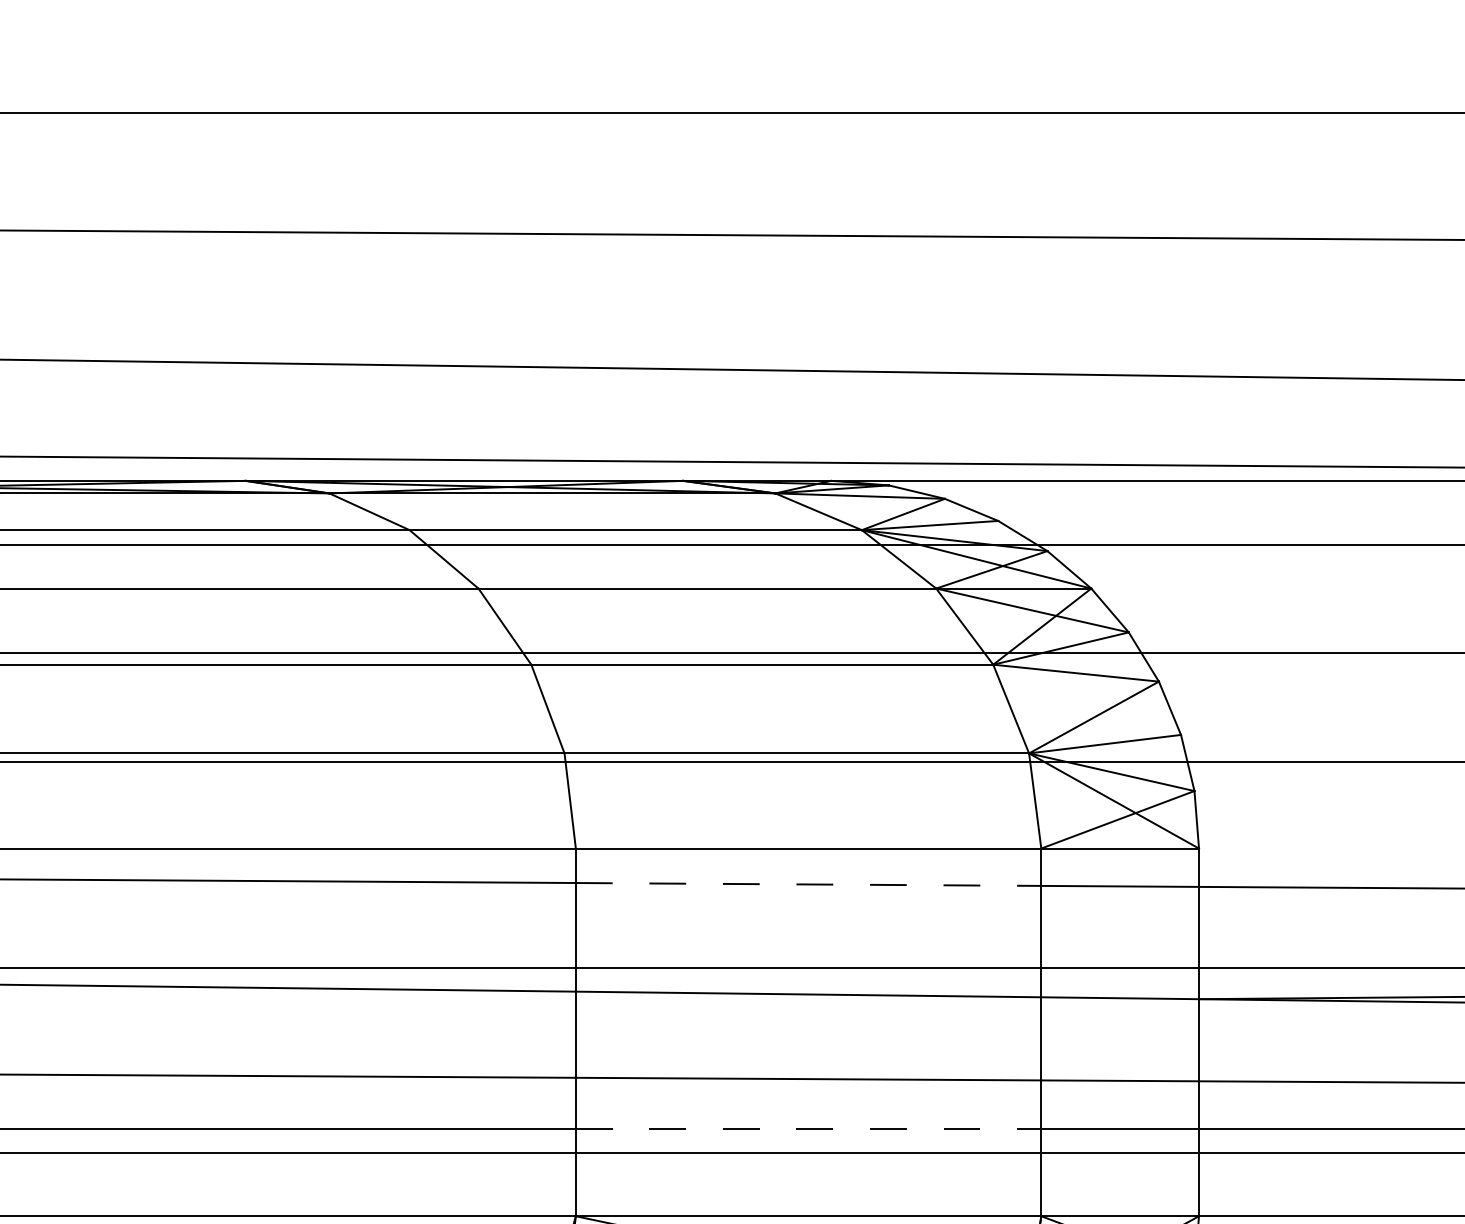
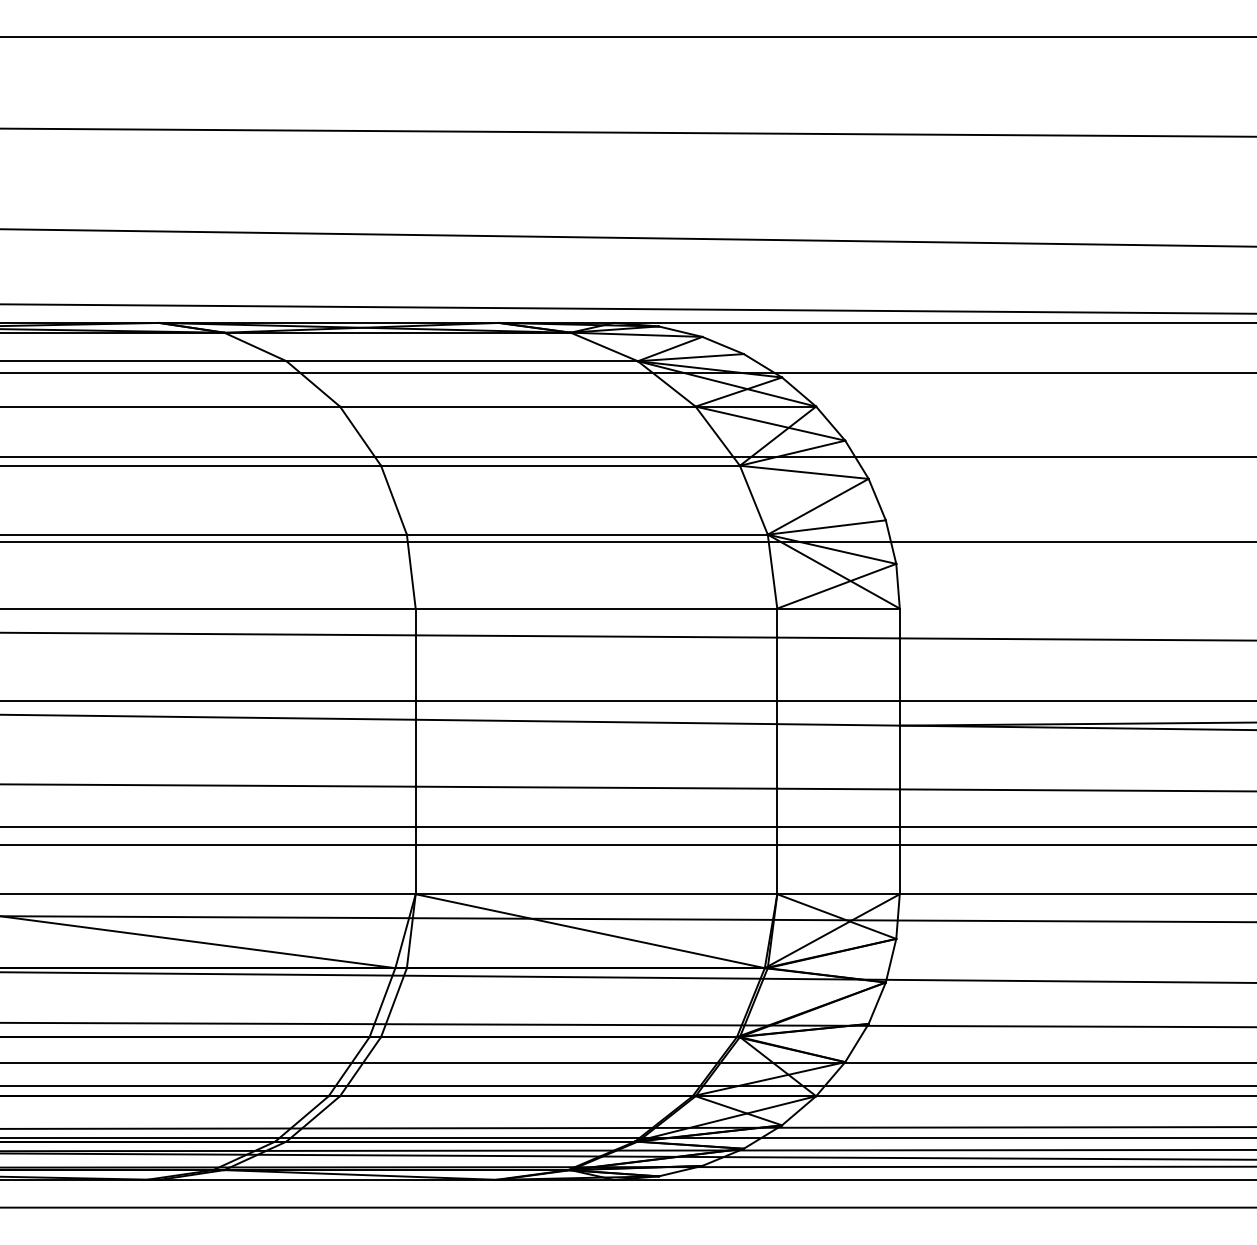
line: (808, 884) -> (596, 636), dashed -> solid
line: (808, 1129) -> (596, 826), dashed -> solid

